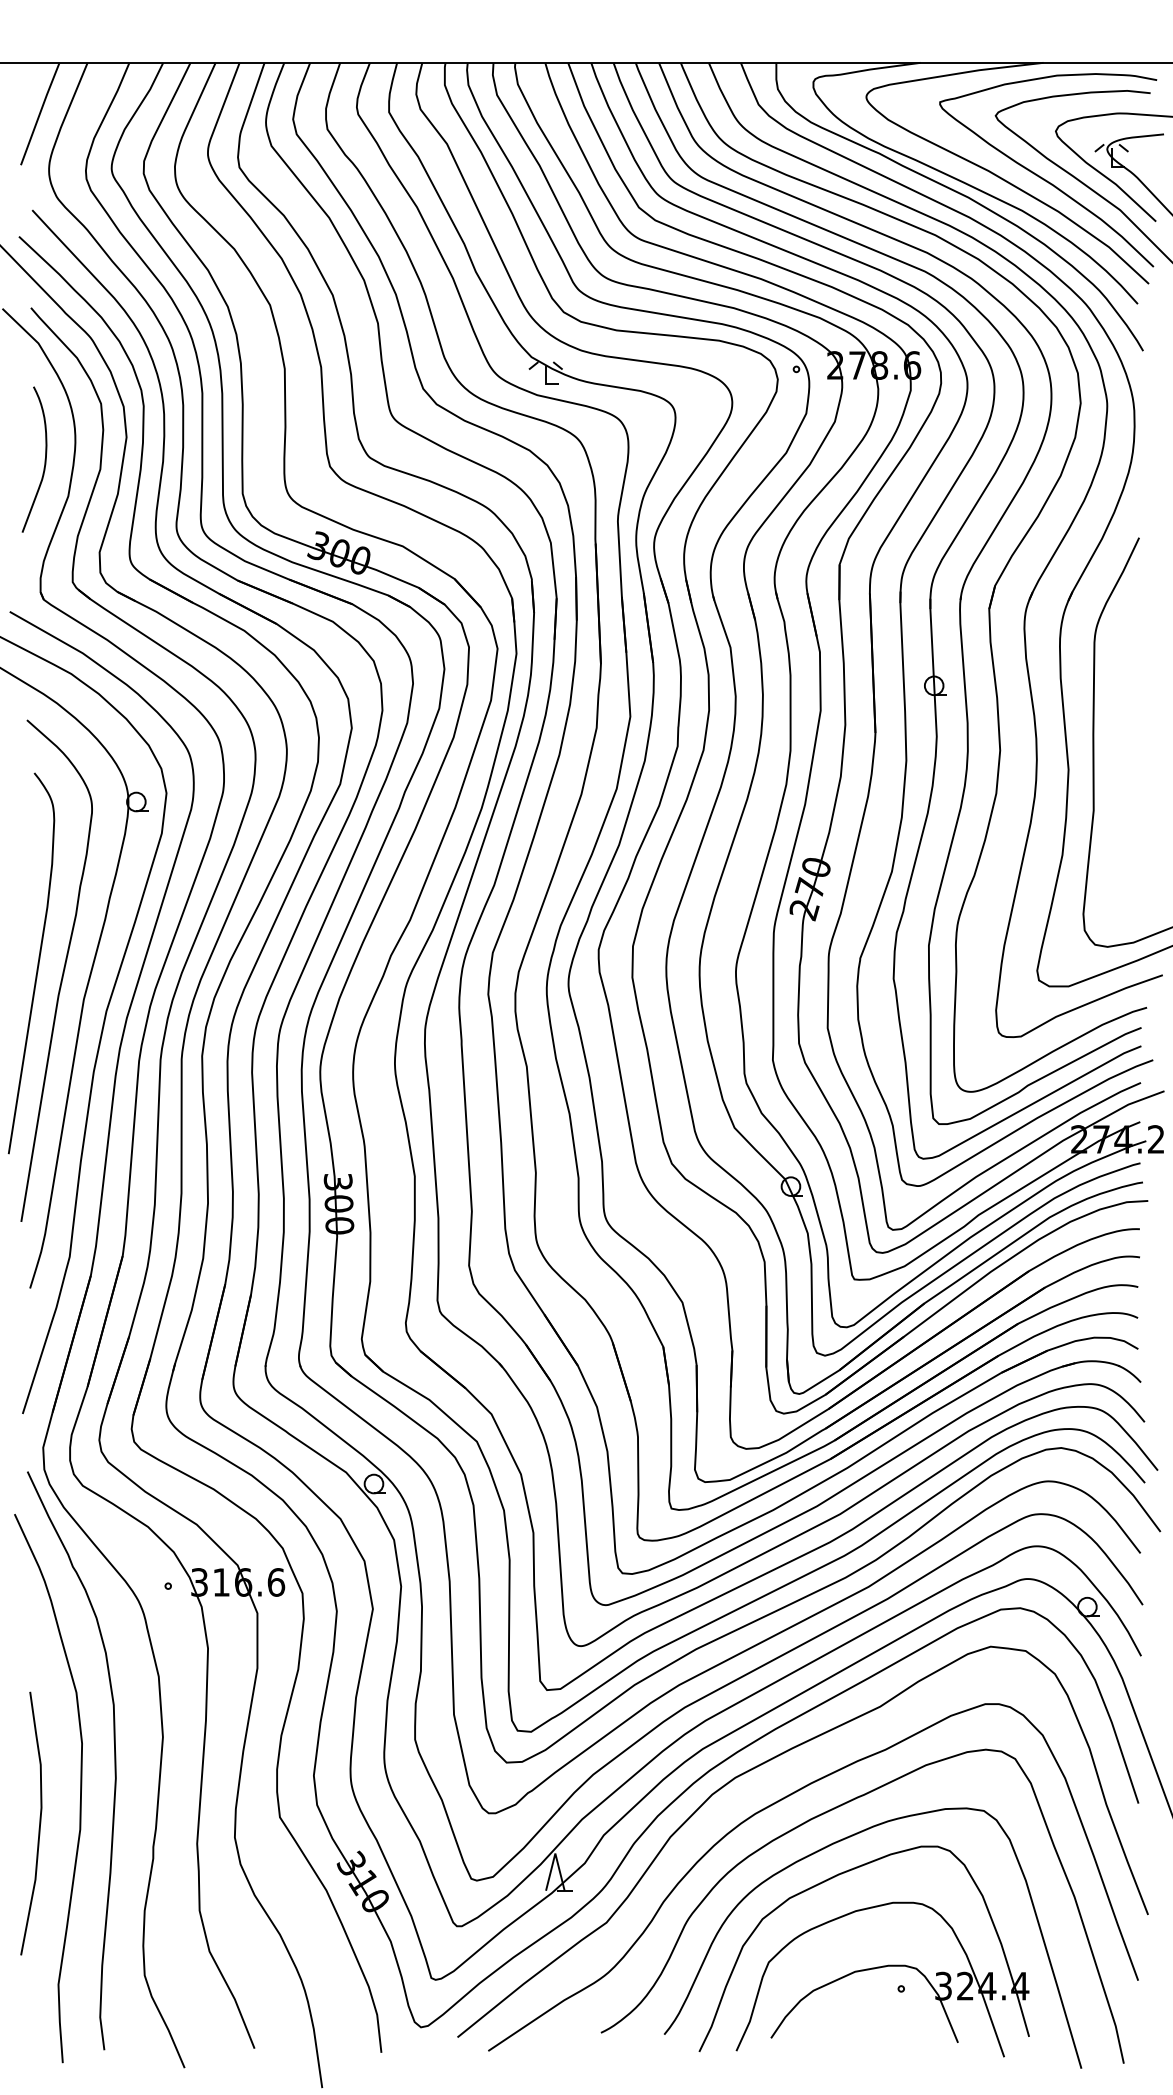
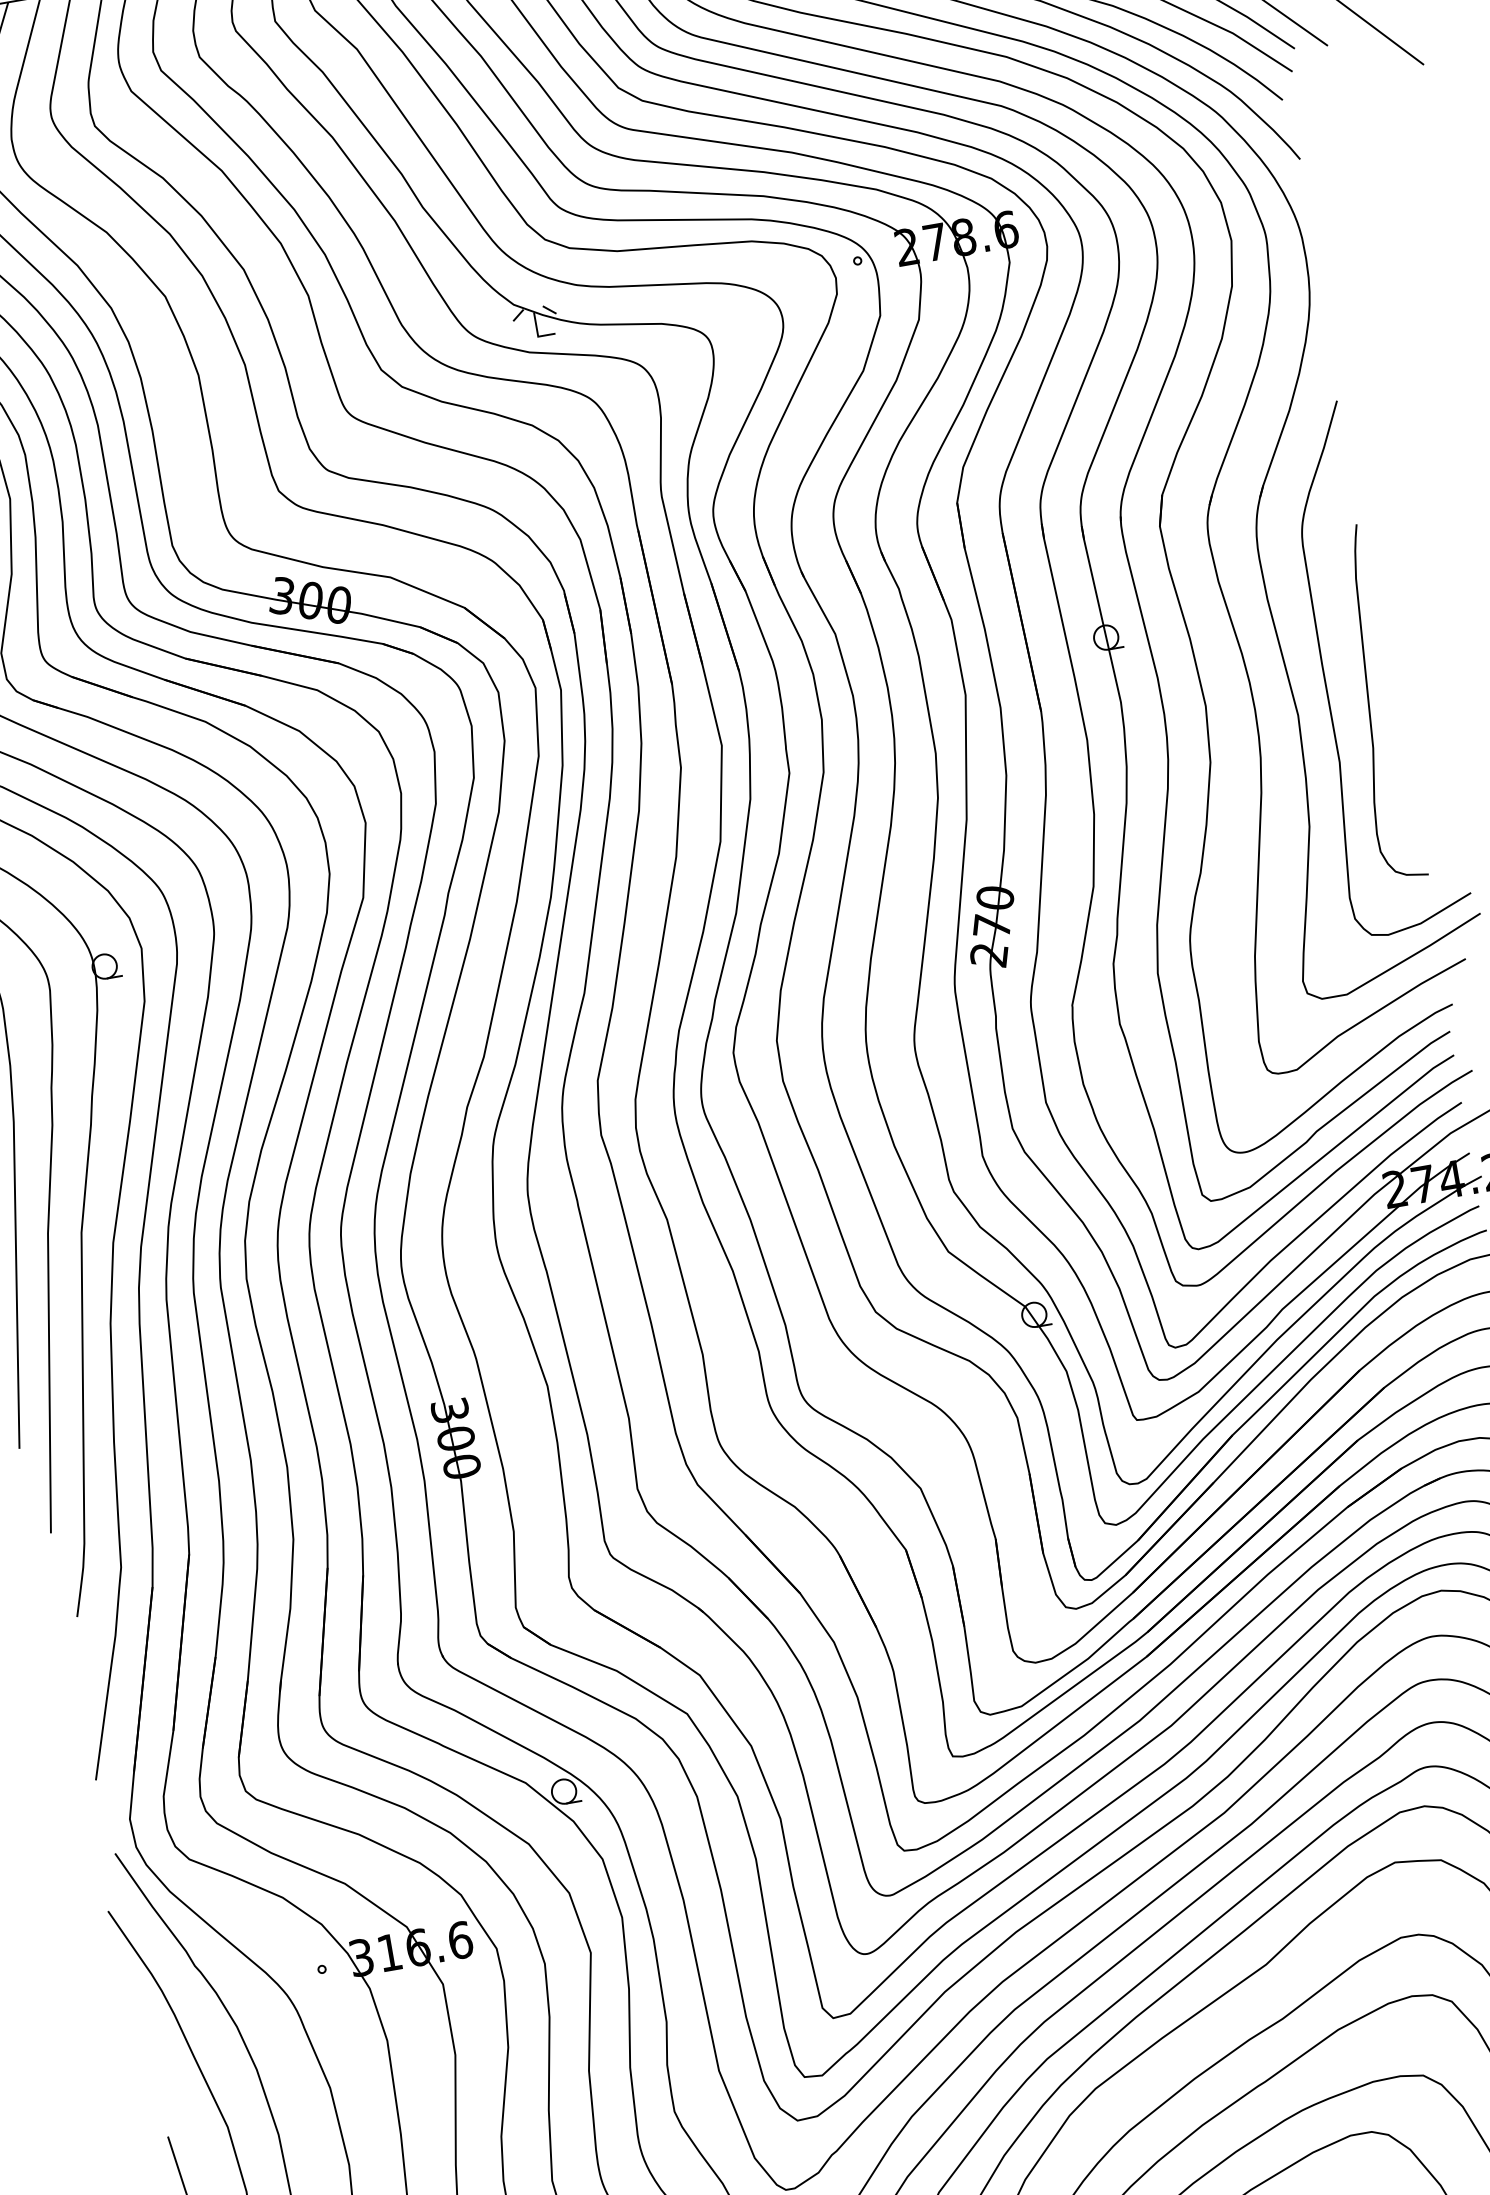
curve: (1124, 770) -> (1370, 703), added

